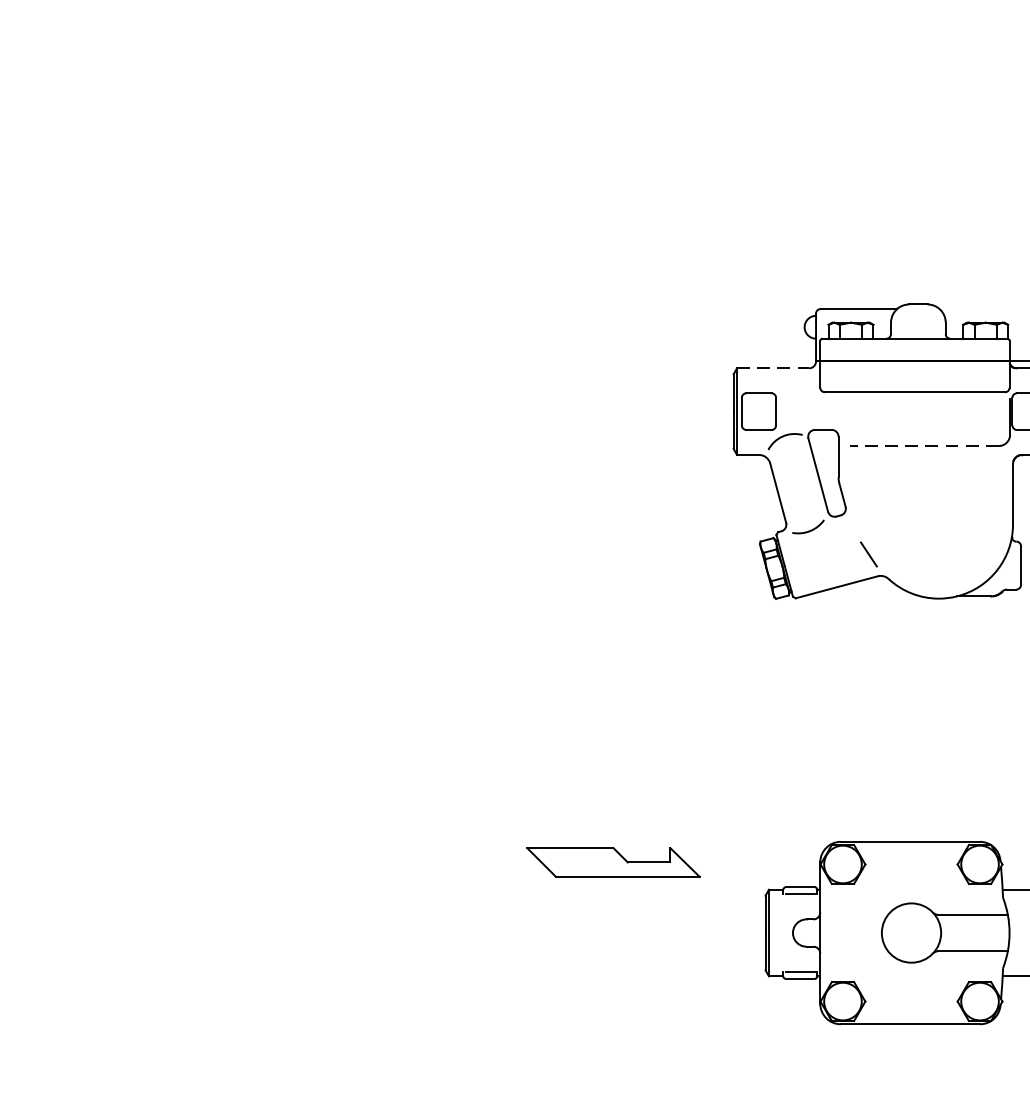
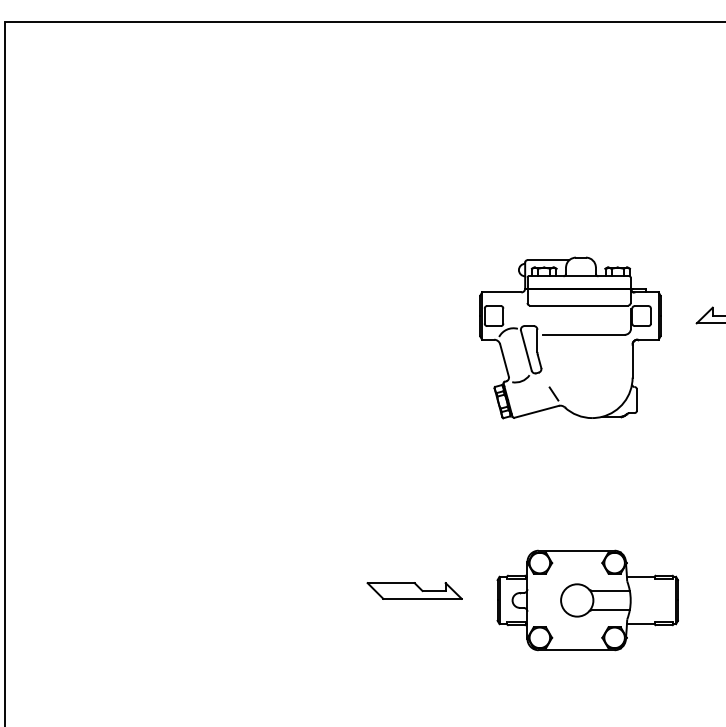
line: (772, 368) -> (501, 292), dashed -> solid
line: (924, 445) -> (584, 334), dashed -> solid
part: (613, 861) -> (414, 590), moved

